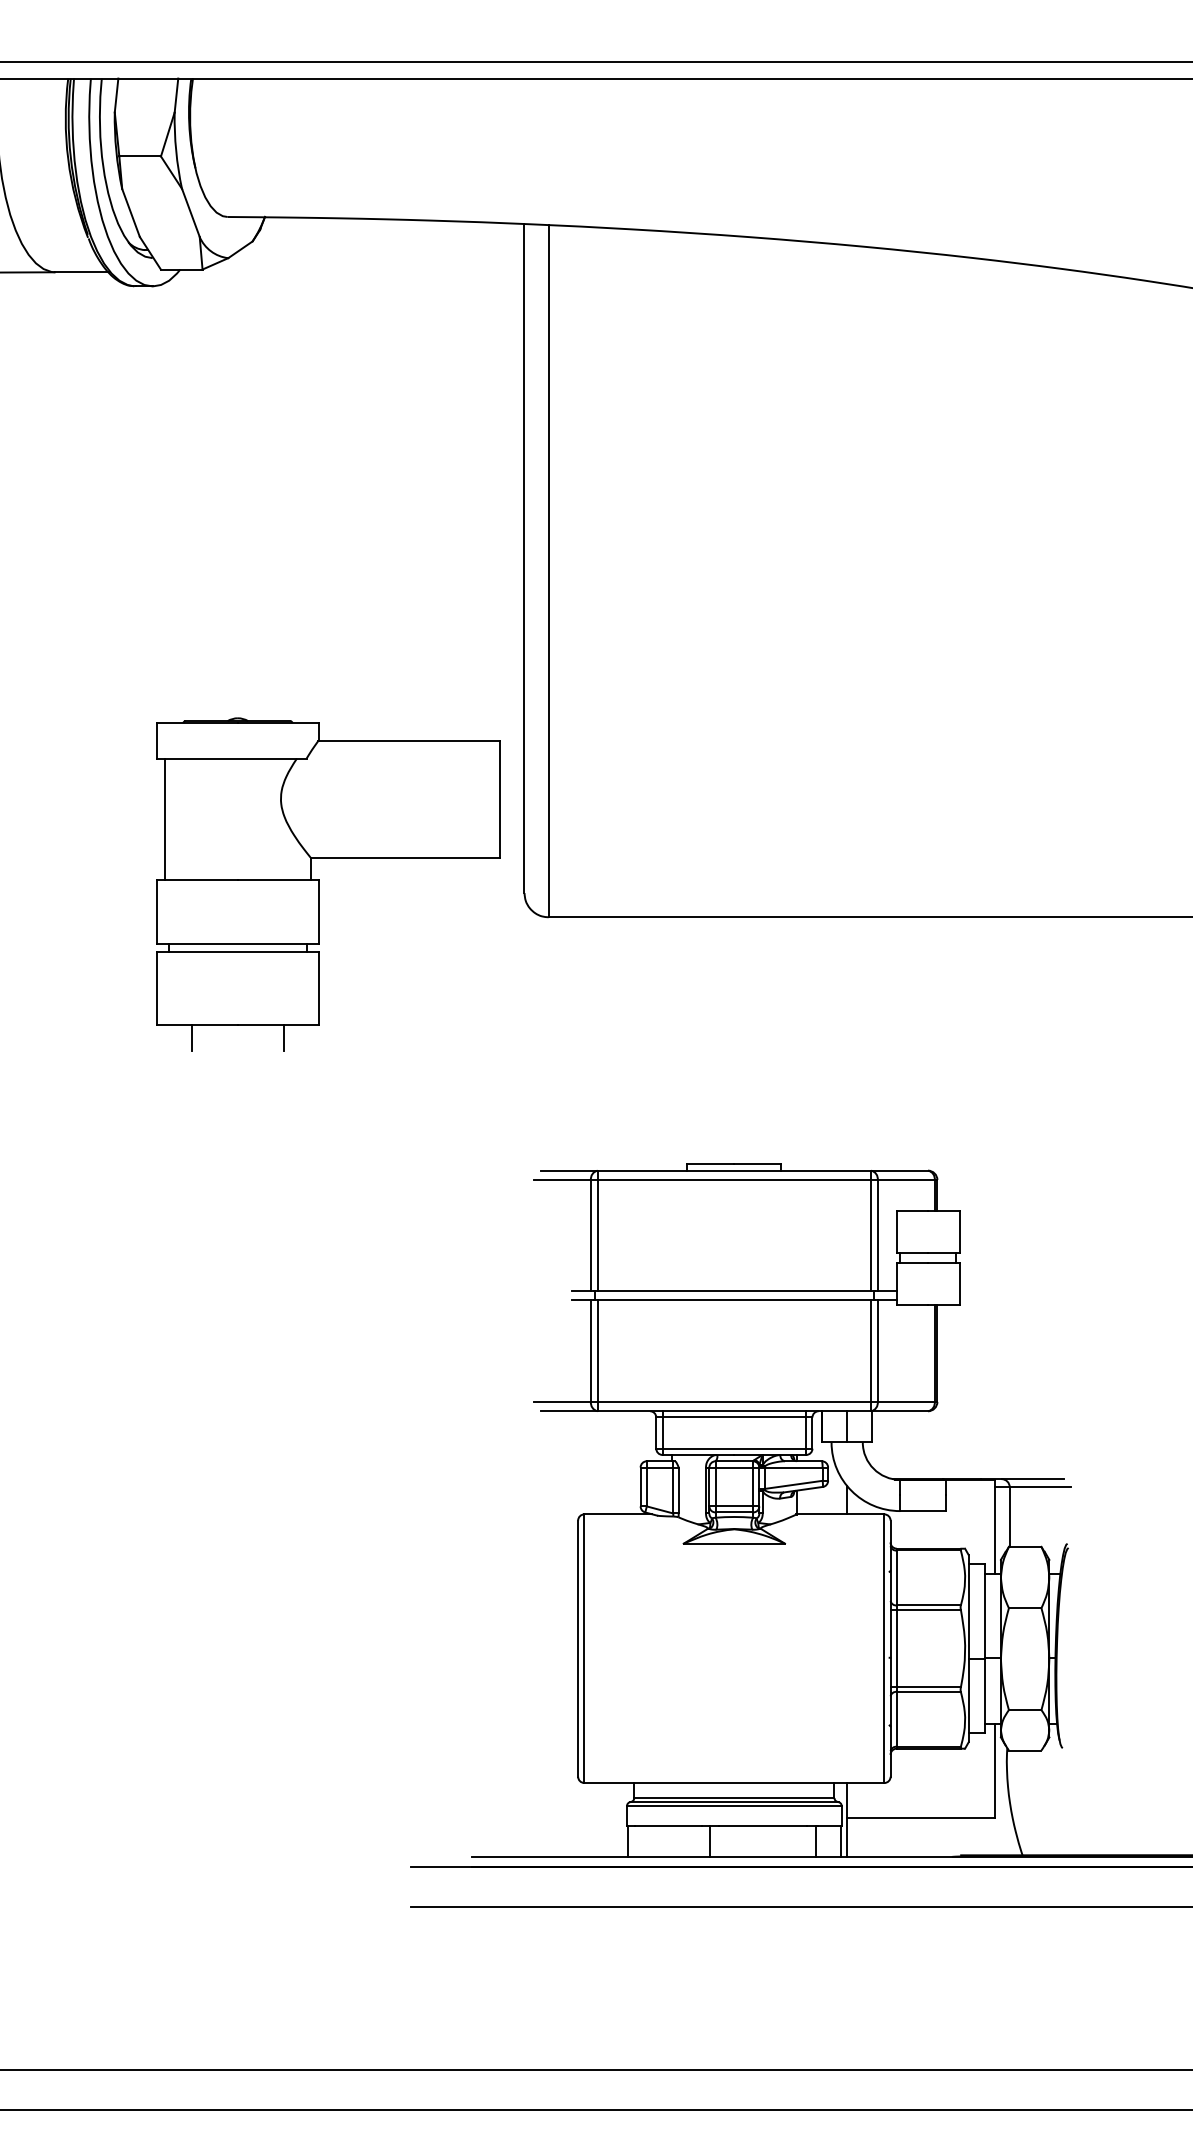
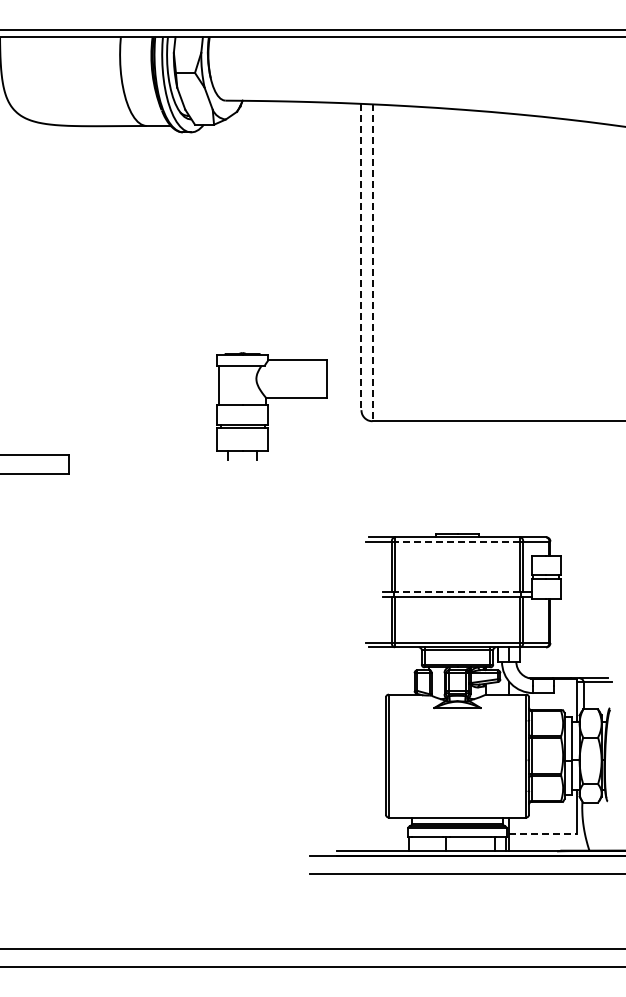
line: (524, 559) -> (361, 257), solid -> dashed
line: (548, 572) -> (372, 263), solid -> dashed
part: (328, 885) -> (271, 406), size x0.7
line: (734, 1179) -> (457, 541), solid -> dashed
line: (734, 1291) -> (457, 592), solid -> dashed
line: (920, 1817) -> (542, 833), solid -> dashed

